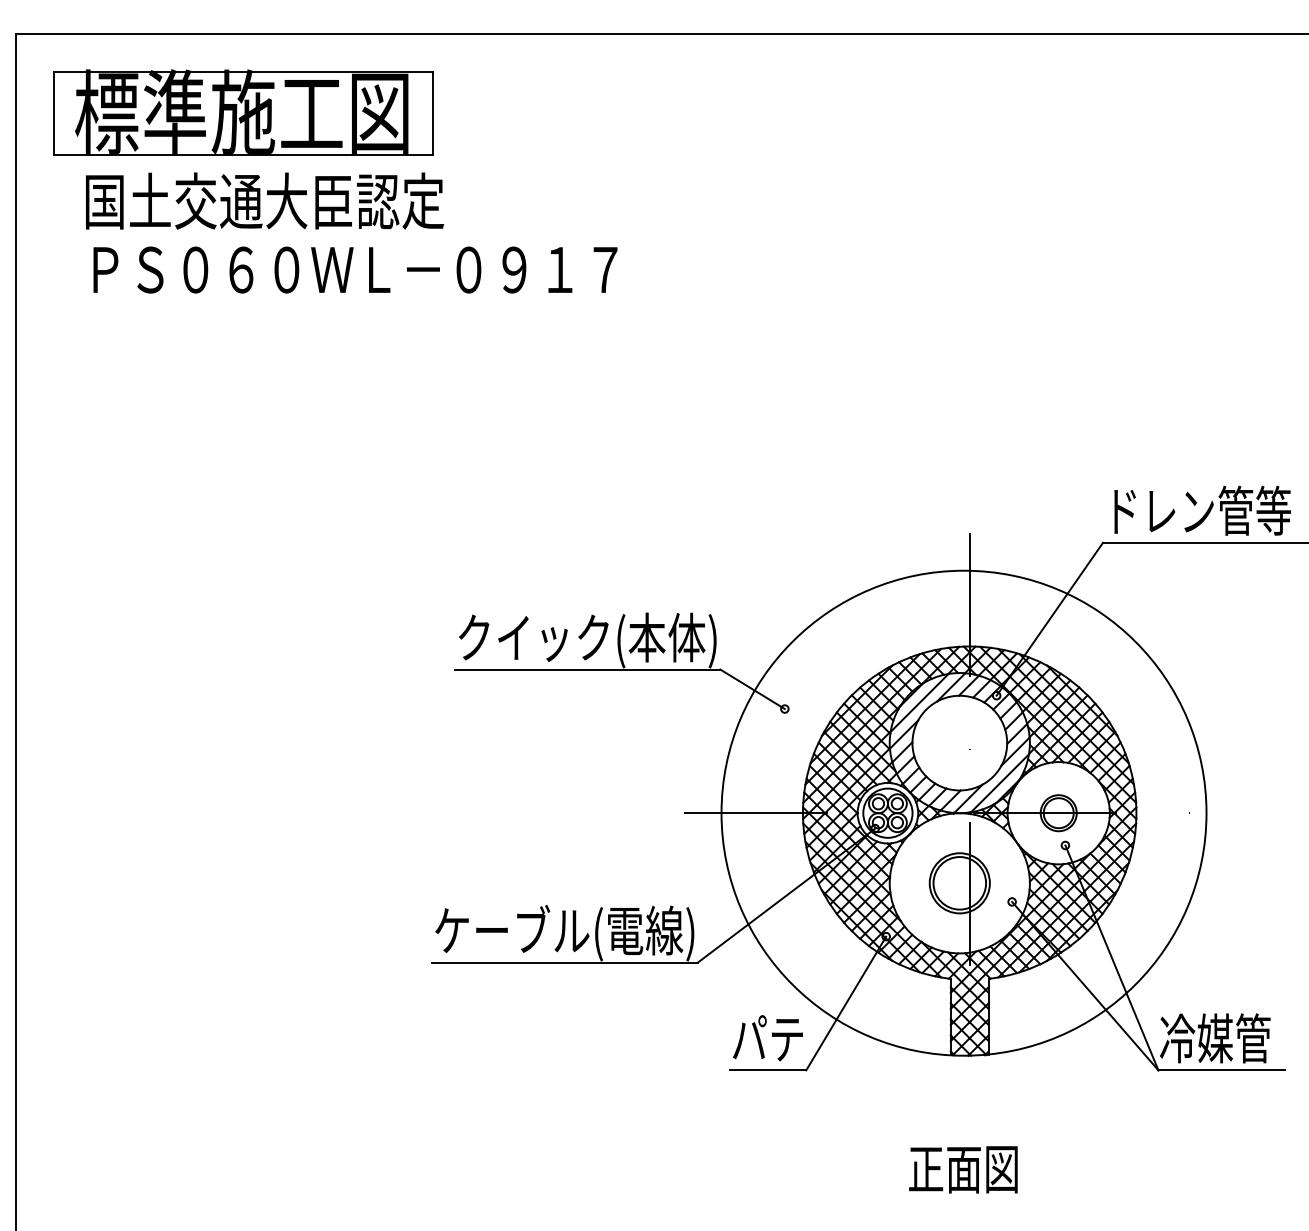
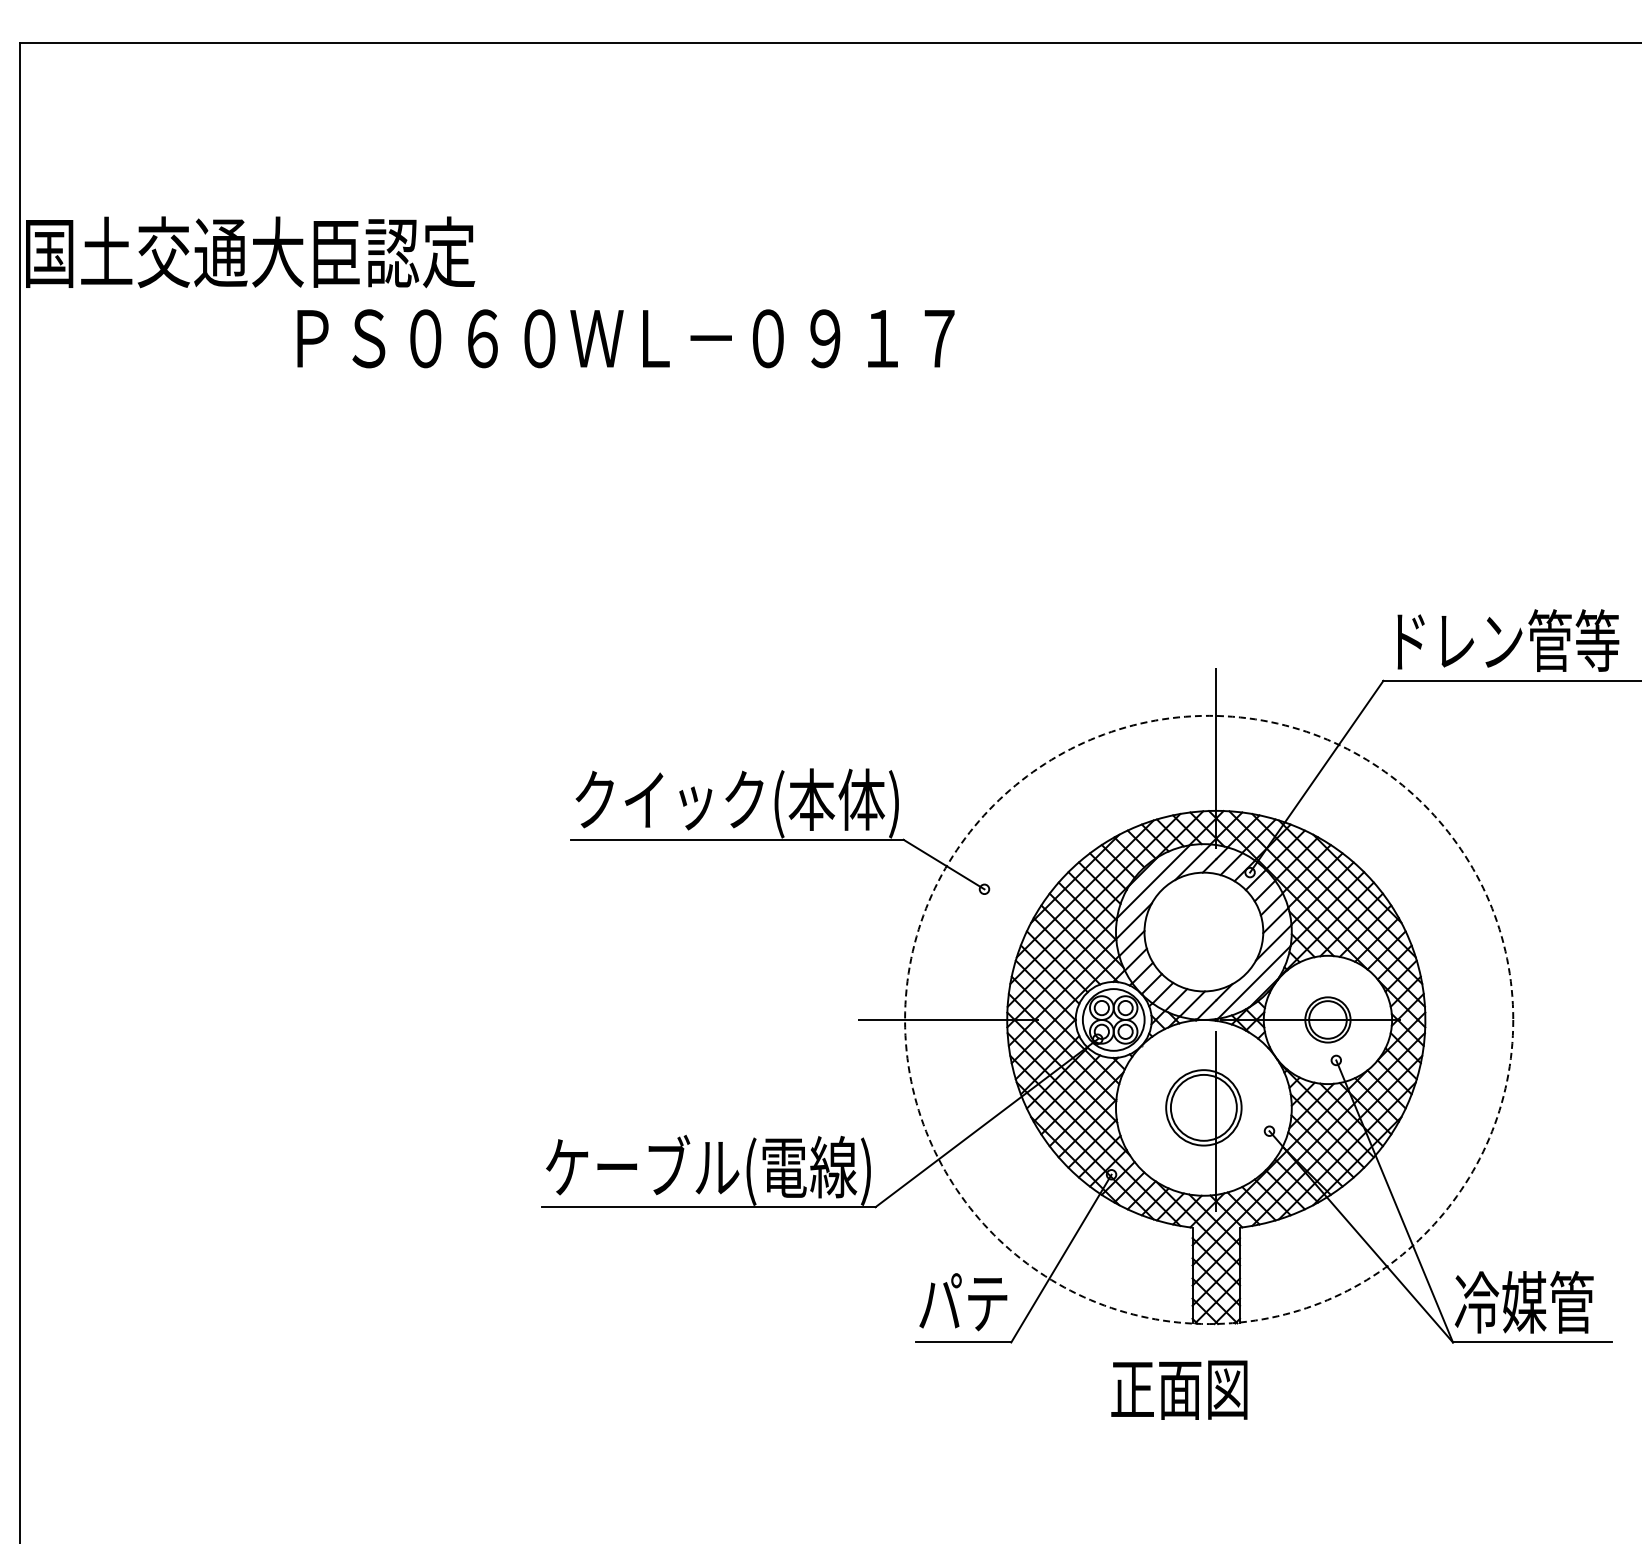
part: (243, 111) -> (305, 140), removed
text: (264, 201) -> (250, 252), moved
text: (355, 269) -> (625, 338), moved
circle: (964, 812) -> (1209, 1019), solid -> dashed
text: (963, 1169) -> (1179, 1389), moved

